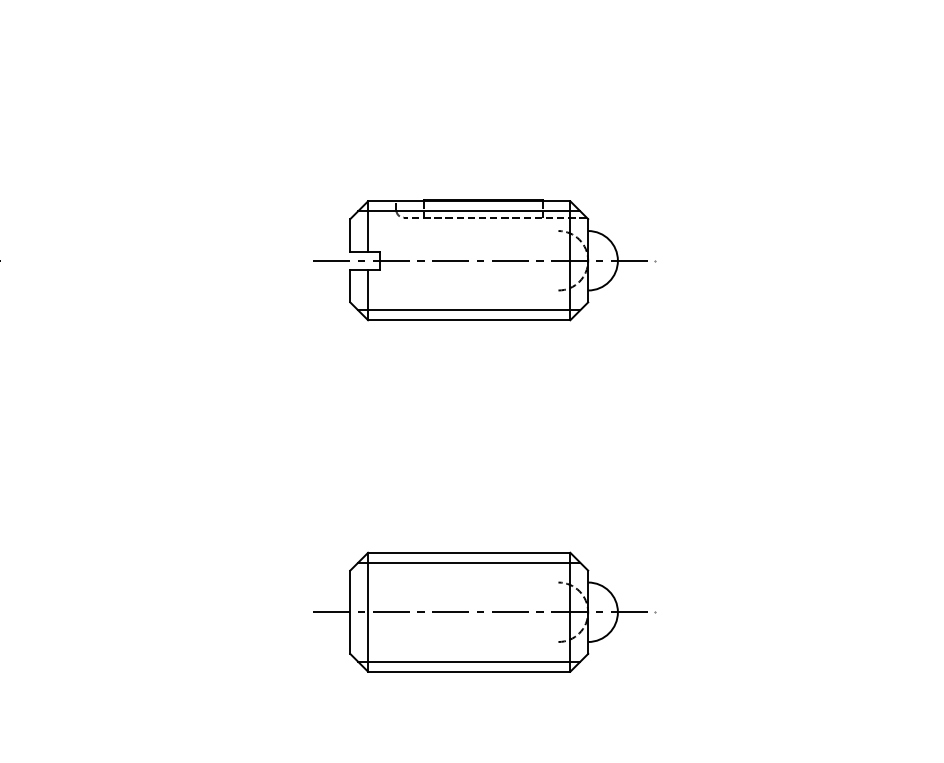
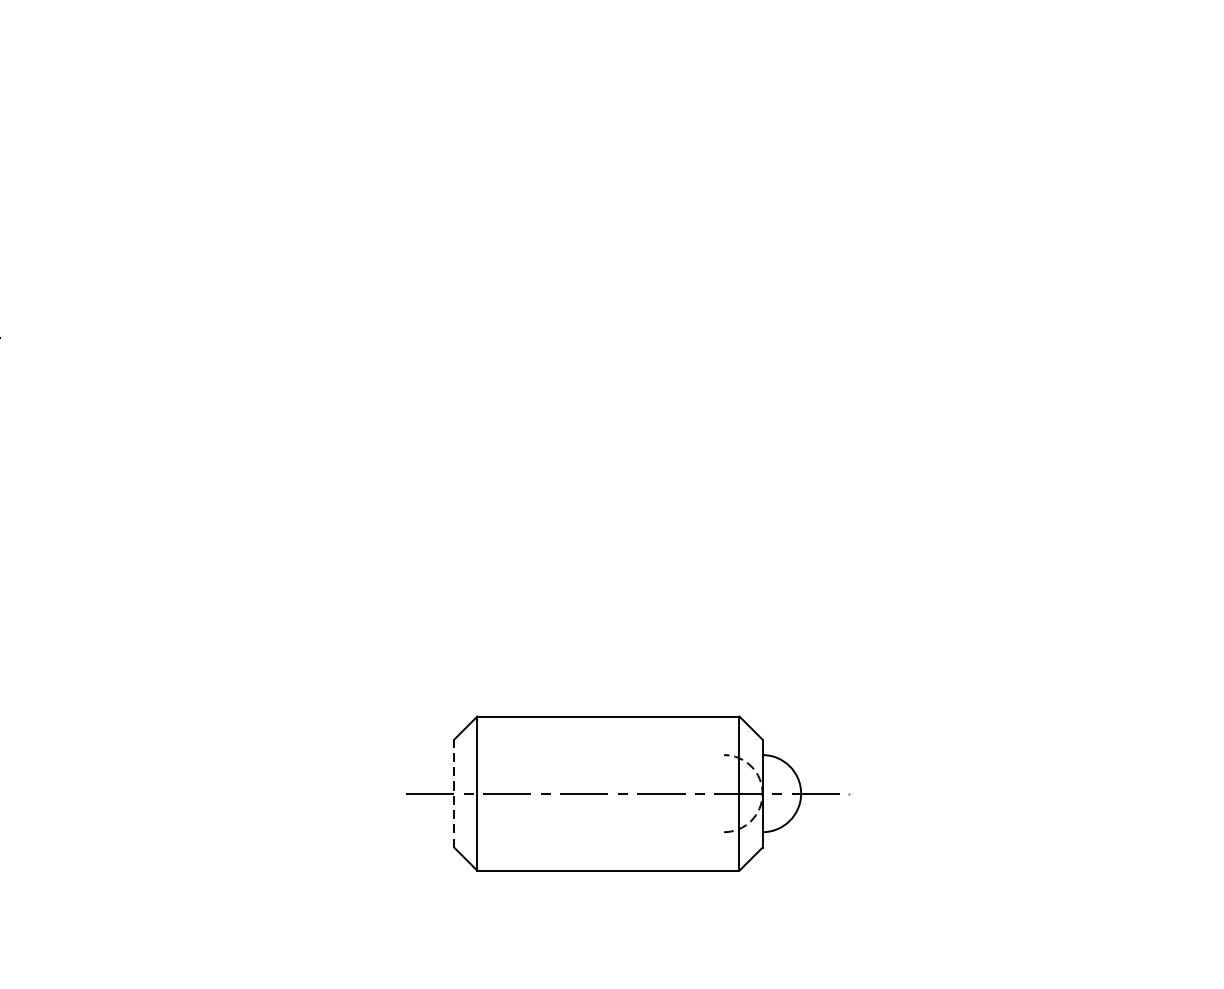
part: (484, 260) -> (628, 337), removed
line: (469, 562) -> (608, 729), removed
line: (350, 612) -> (454, 793), solid -> dashed
line: (469, 661) -> (608, 857), removed

